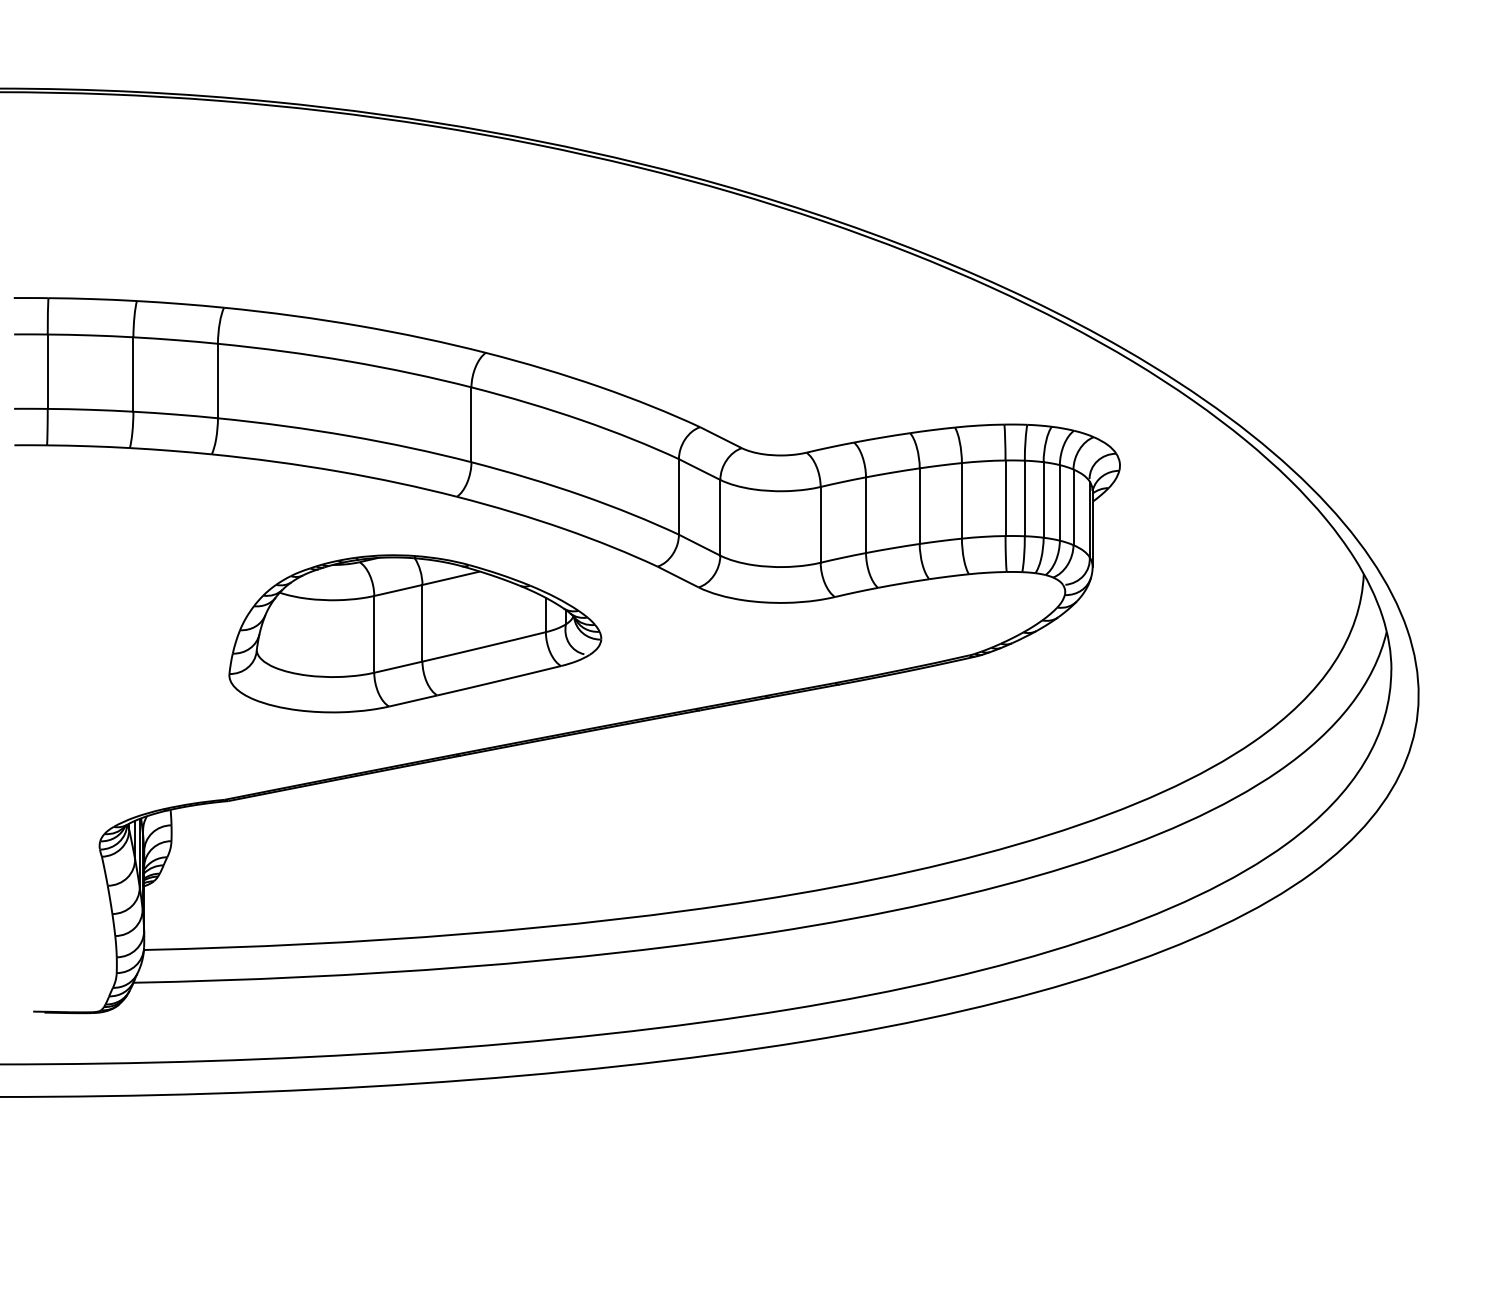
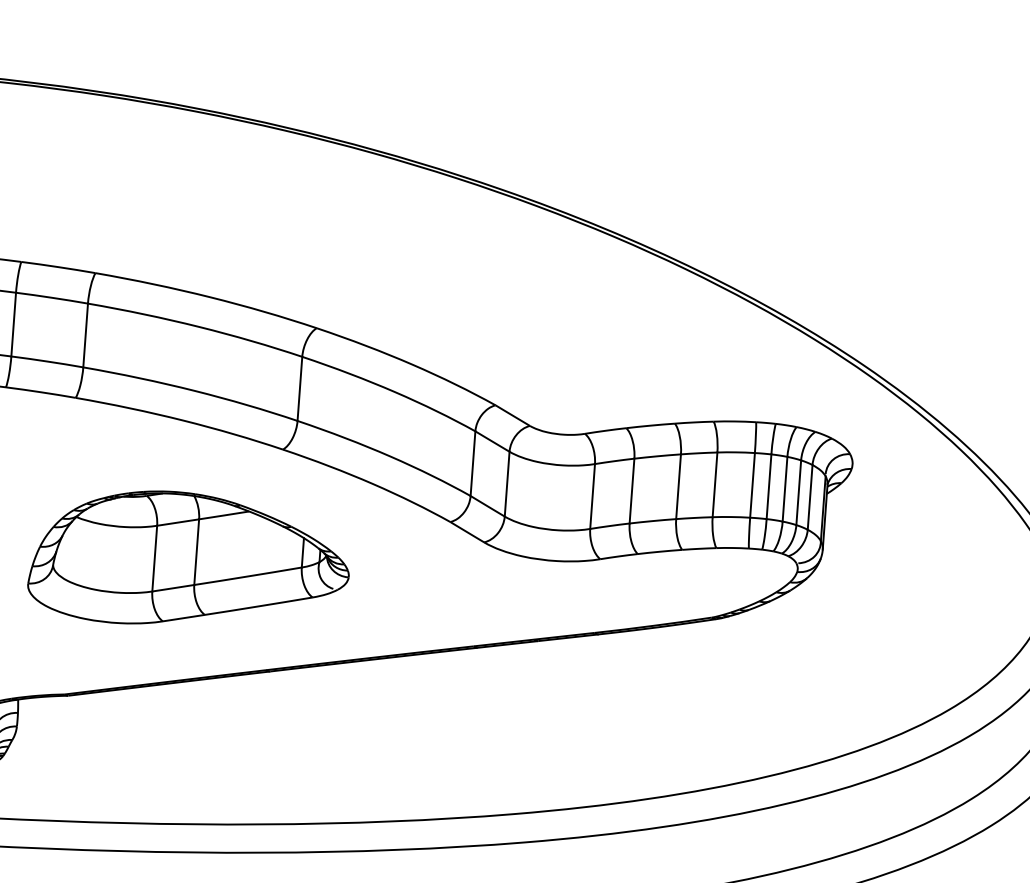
part: (415, 633) -> (190, 560), moved

